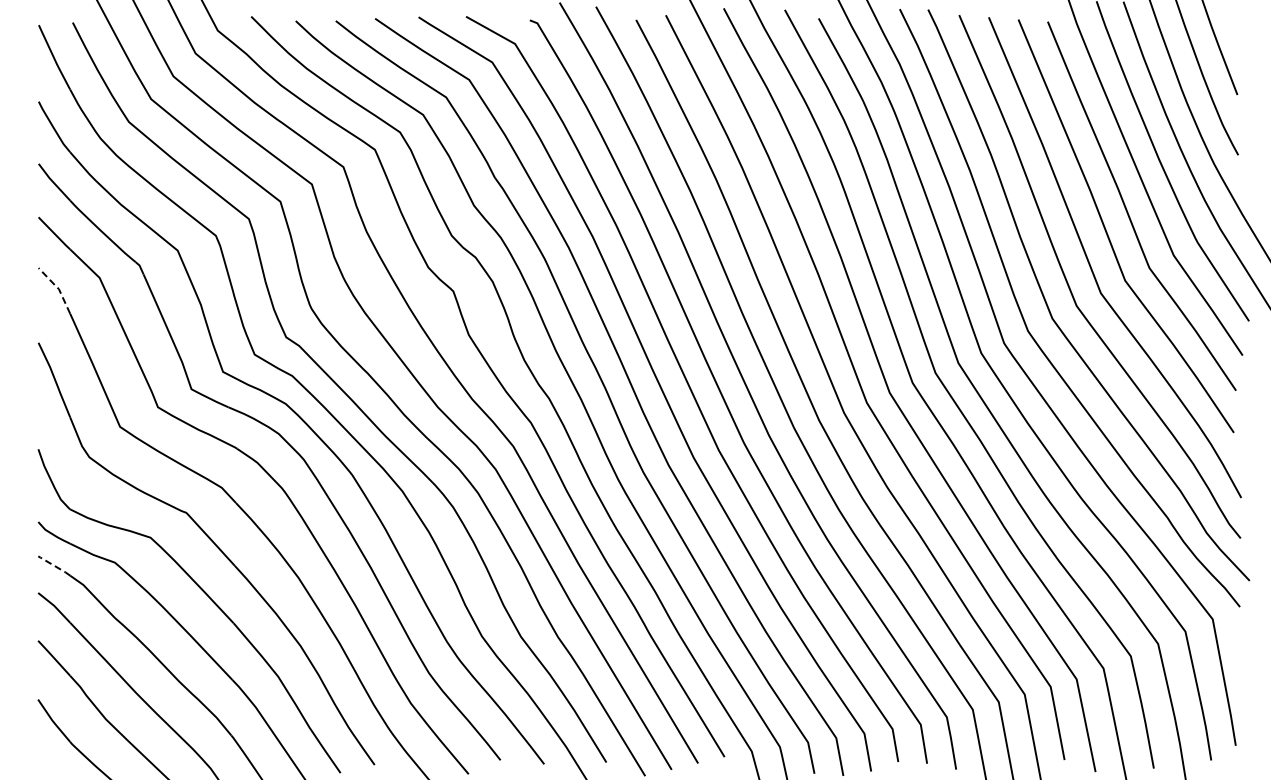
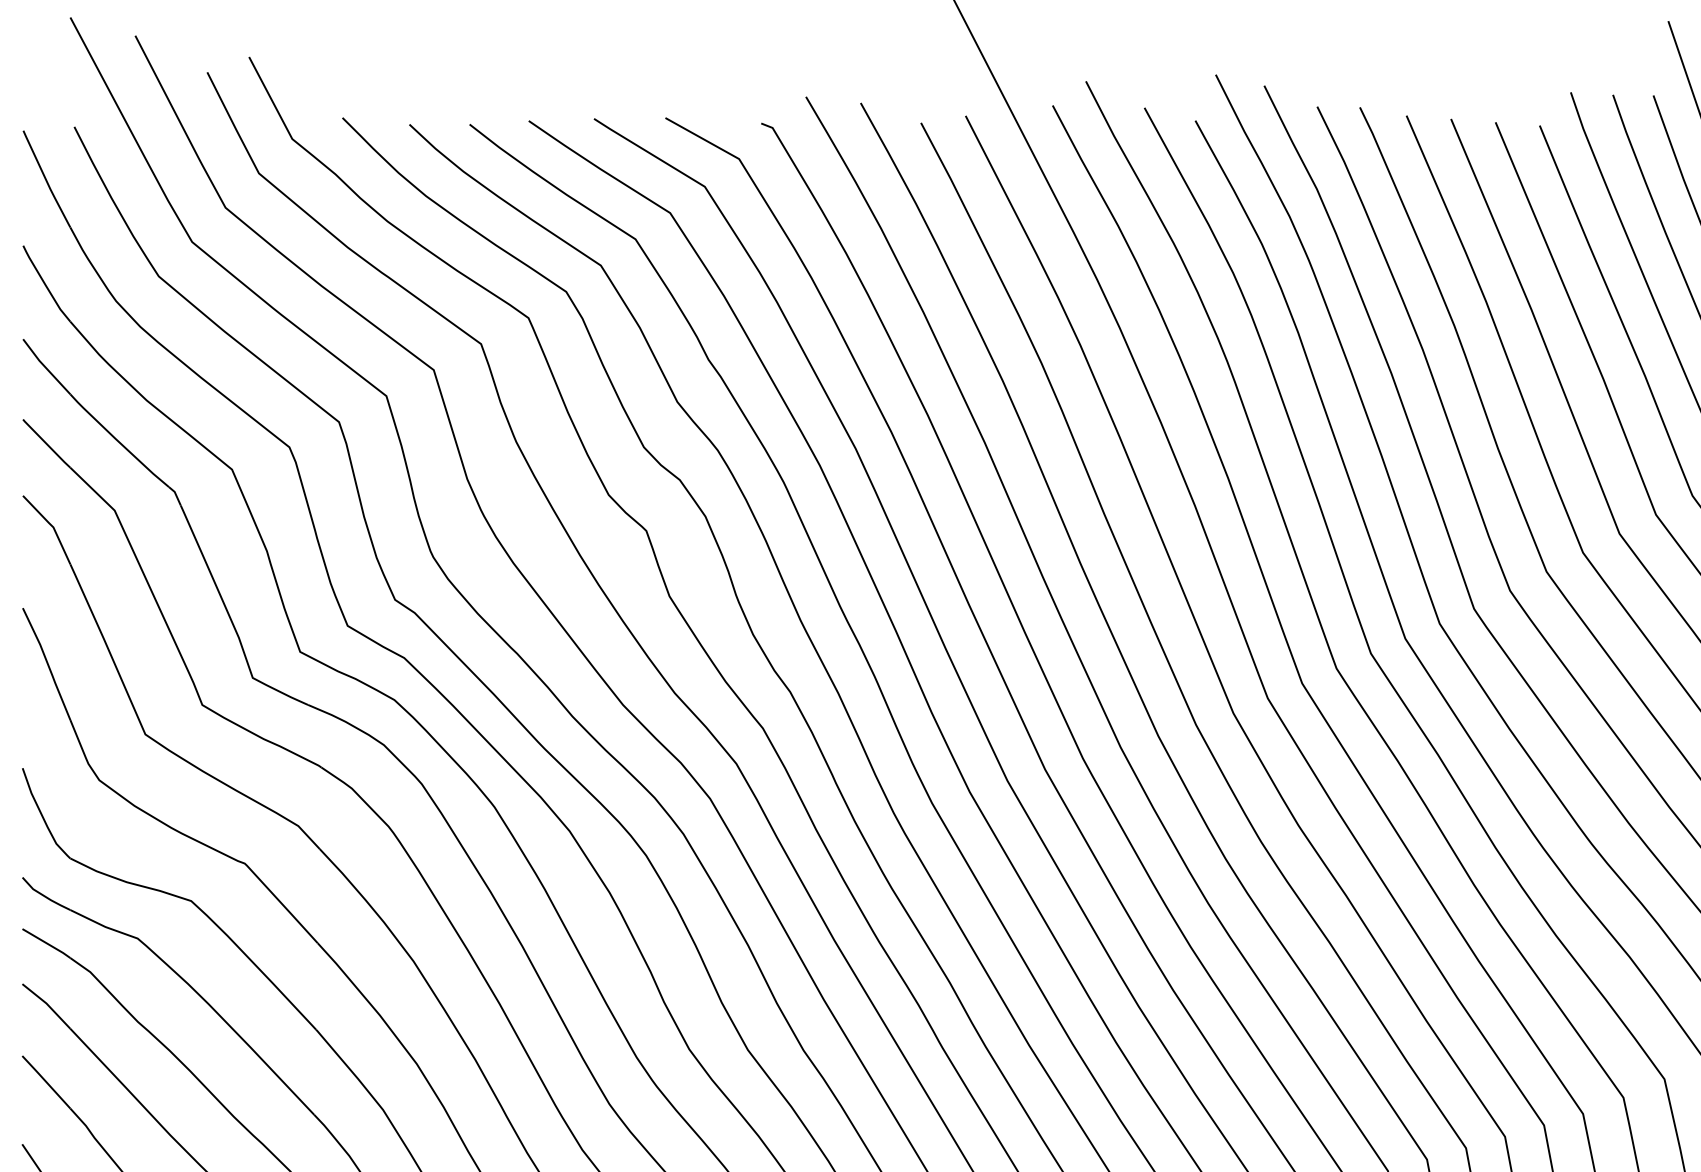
line: (57, 287) -> (51, 525), dashed -> solid
line: (54, 565) -> (46, 942), dashed -> solid

